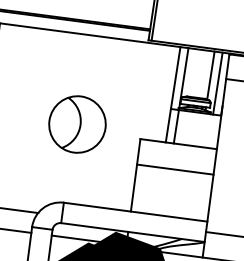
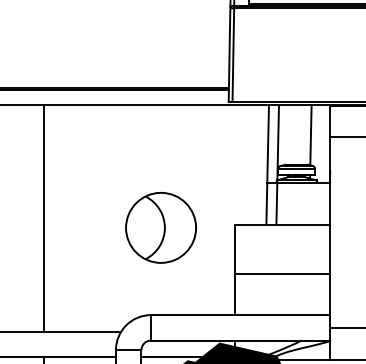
line: (217, 83) -> (320, 143), removed
part: (77, 124) -> (160, 227), moved
line: (175, 169) -> (282, 274), moved

